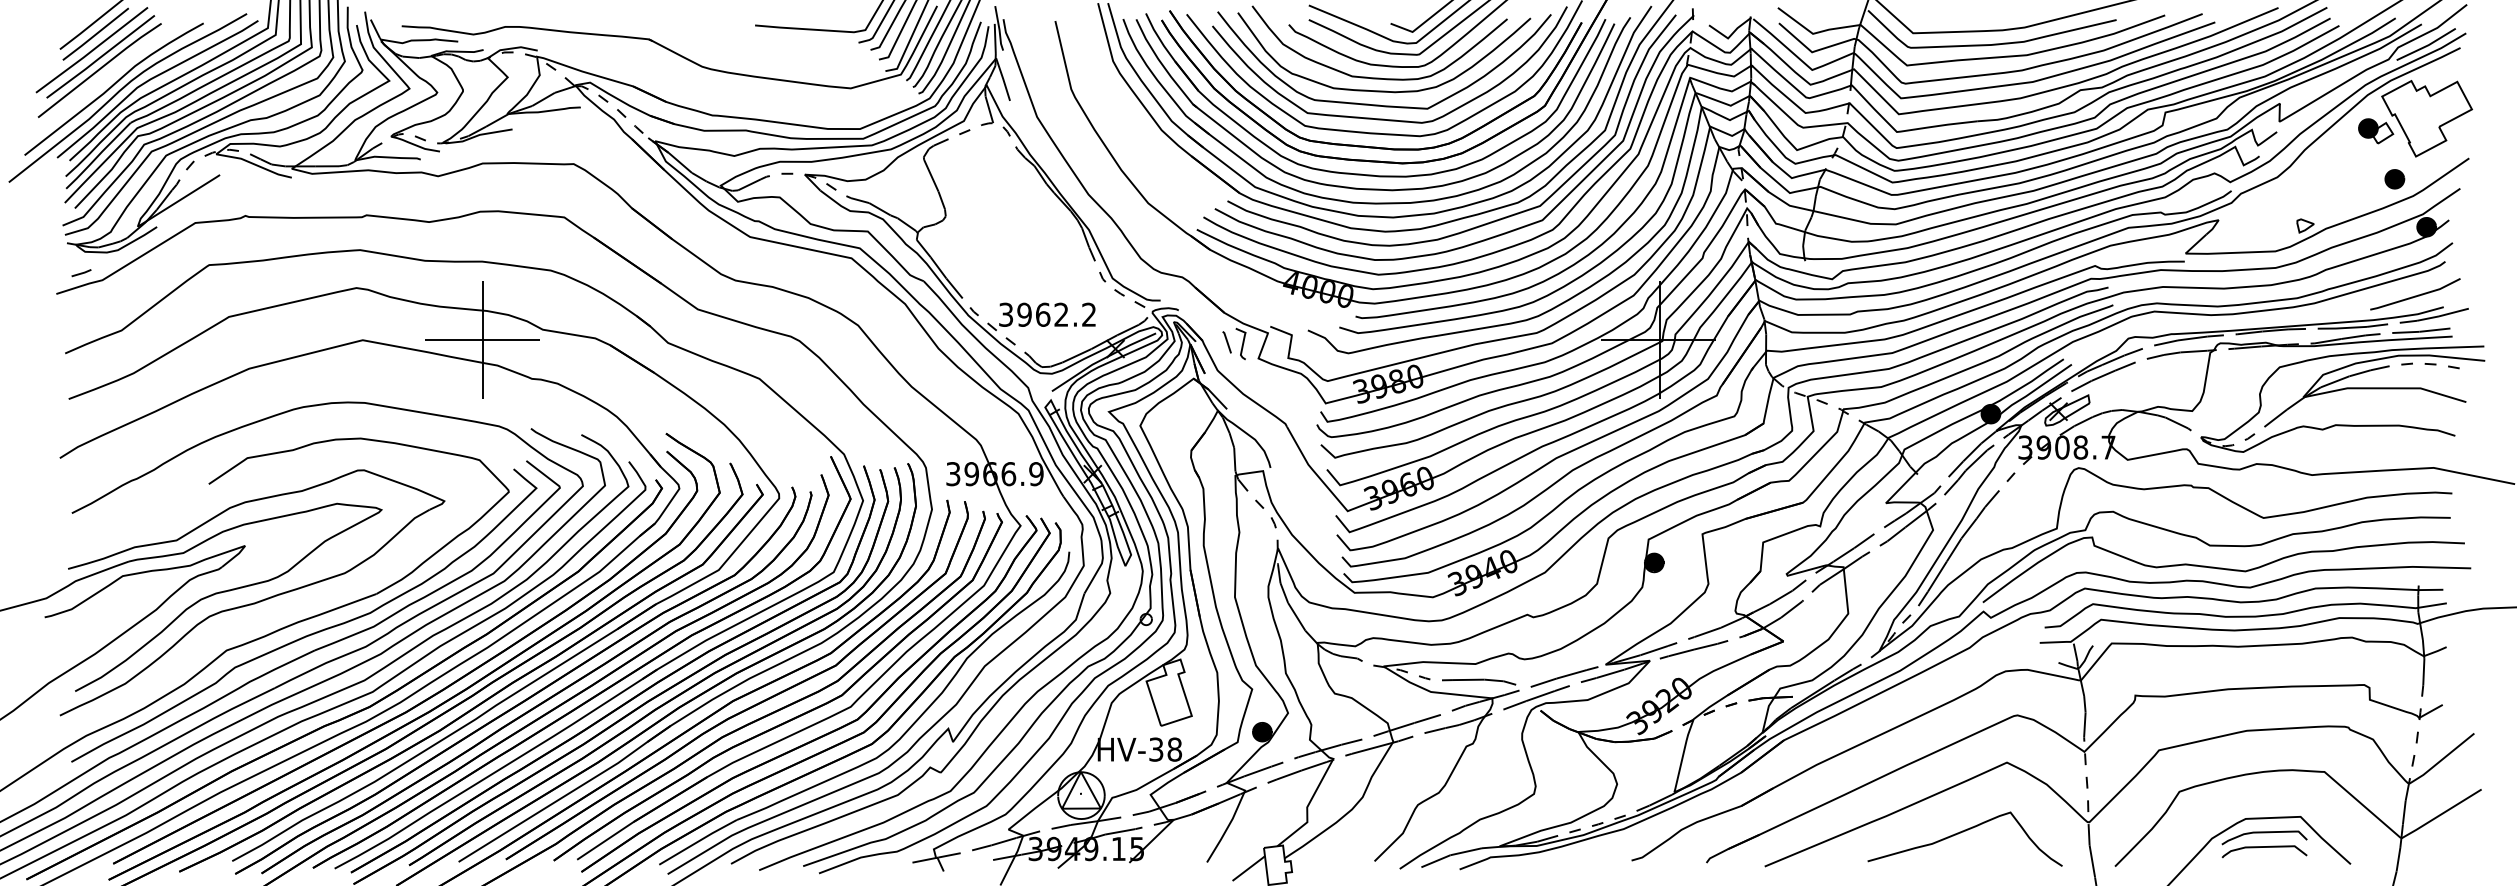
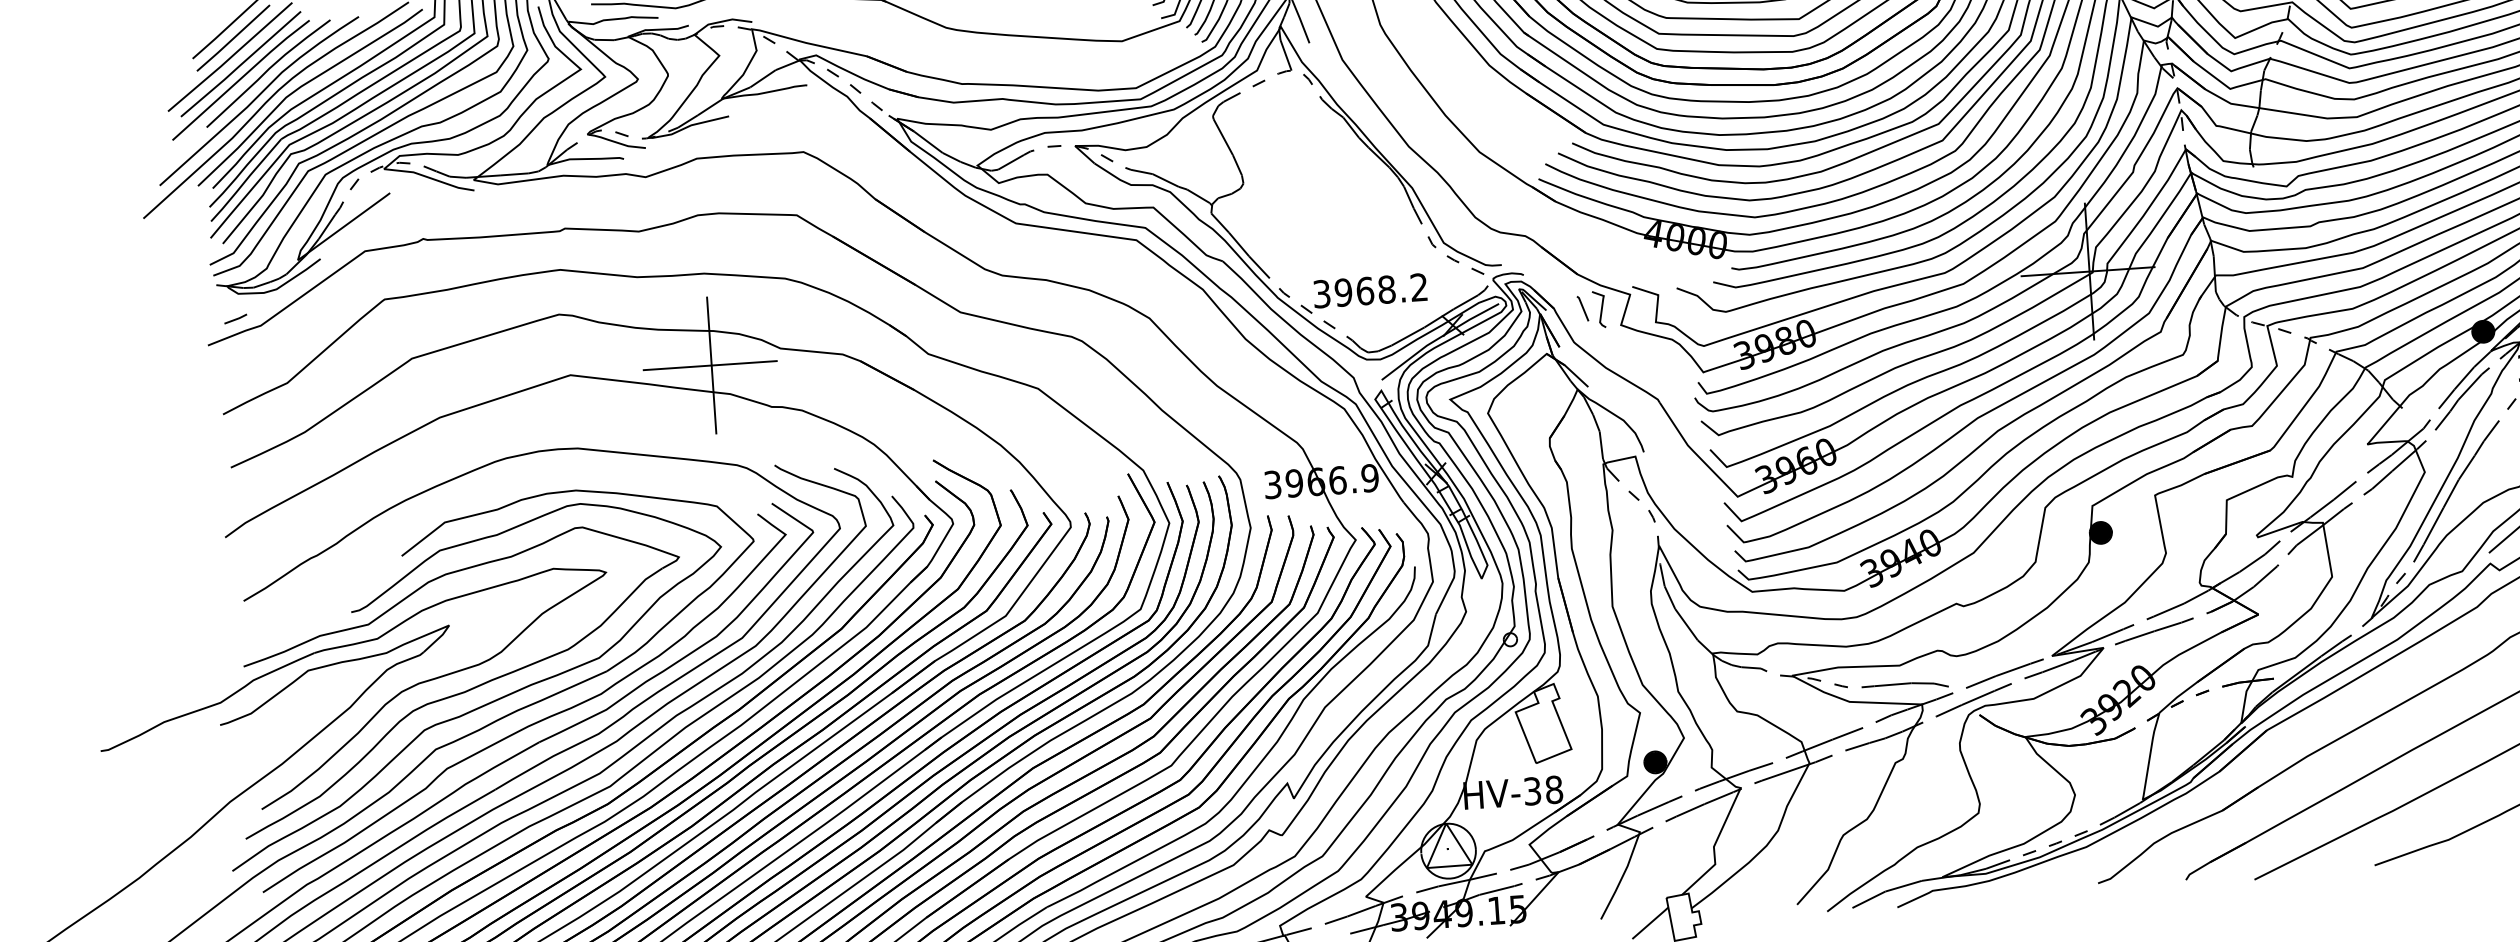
curve: (122, 65) -> (267, 72), added
text: (1061, 314) -> (1386, 289), 3962.2 -> 3968.2
curve: (271, 614) -> (485, 703), added

